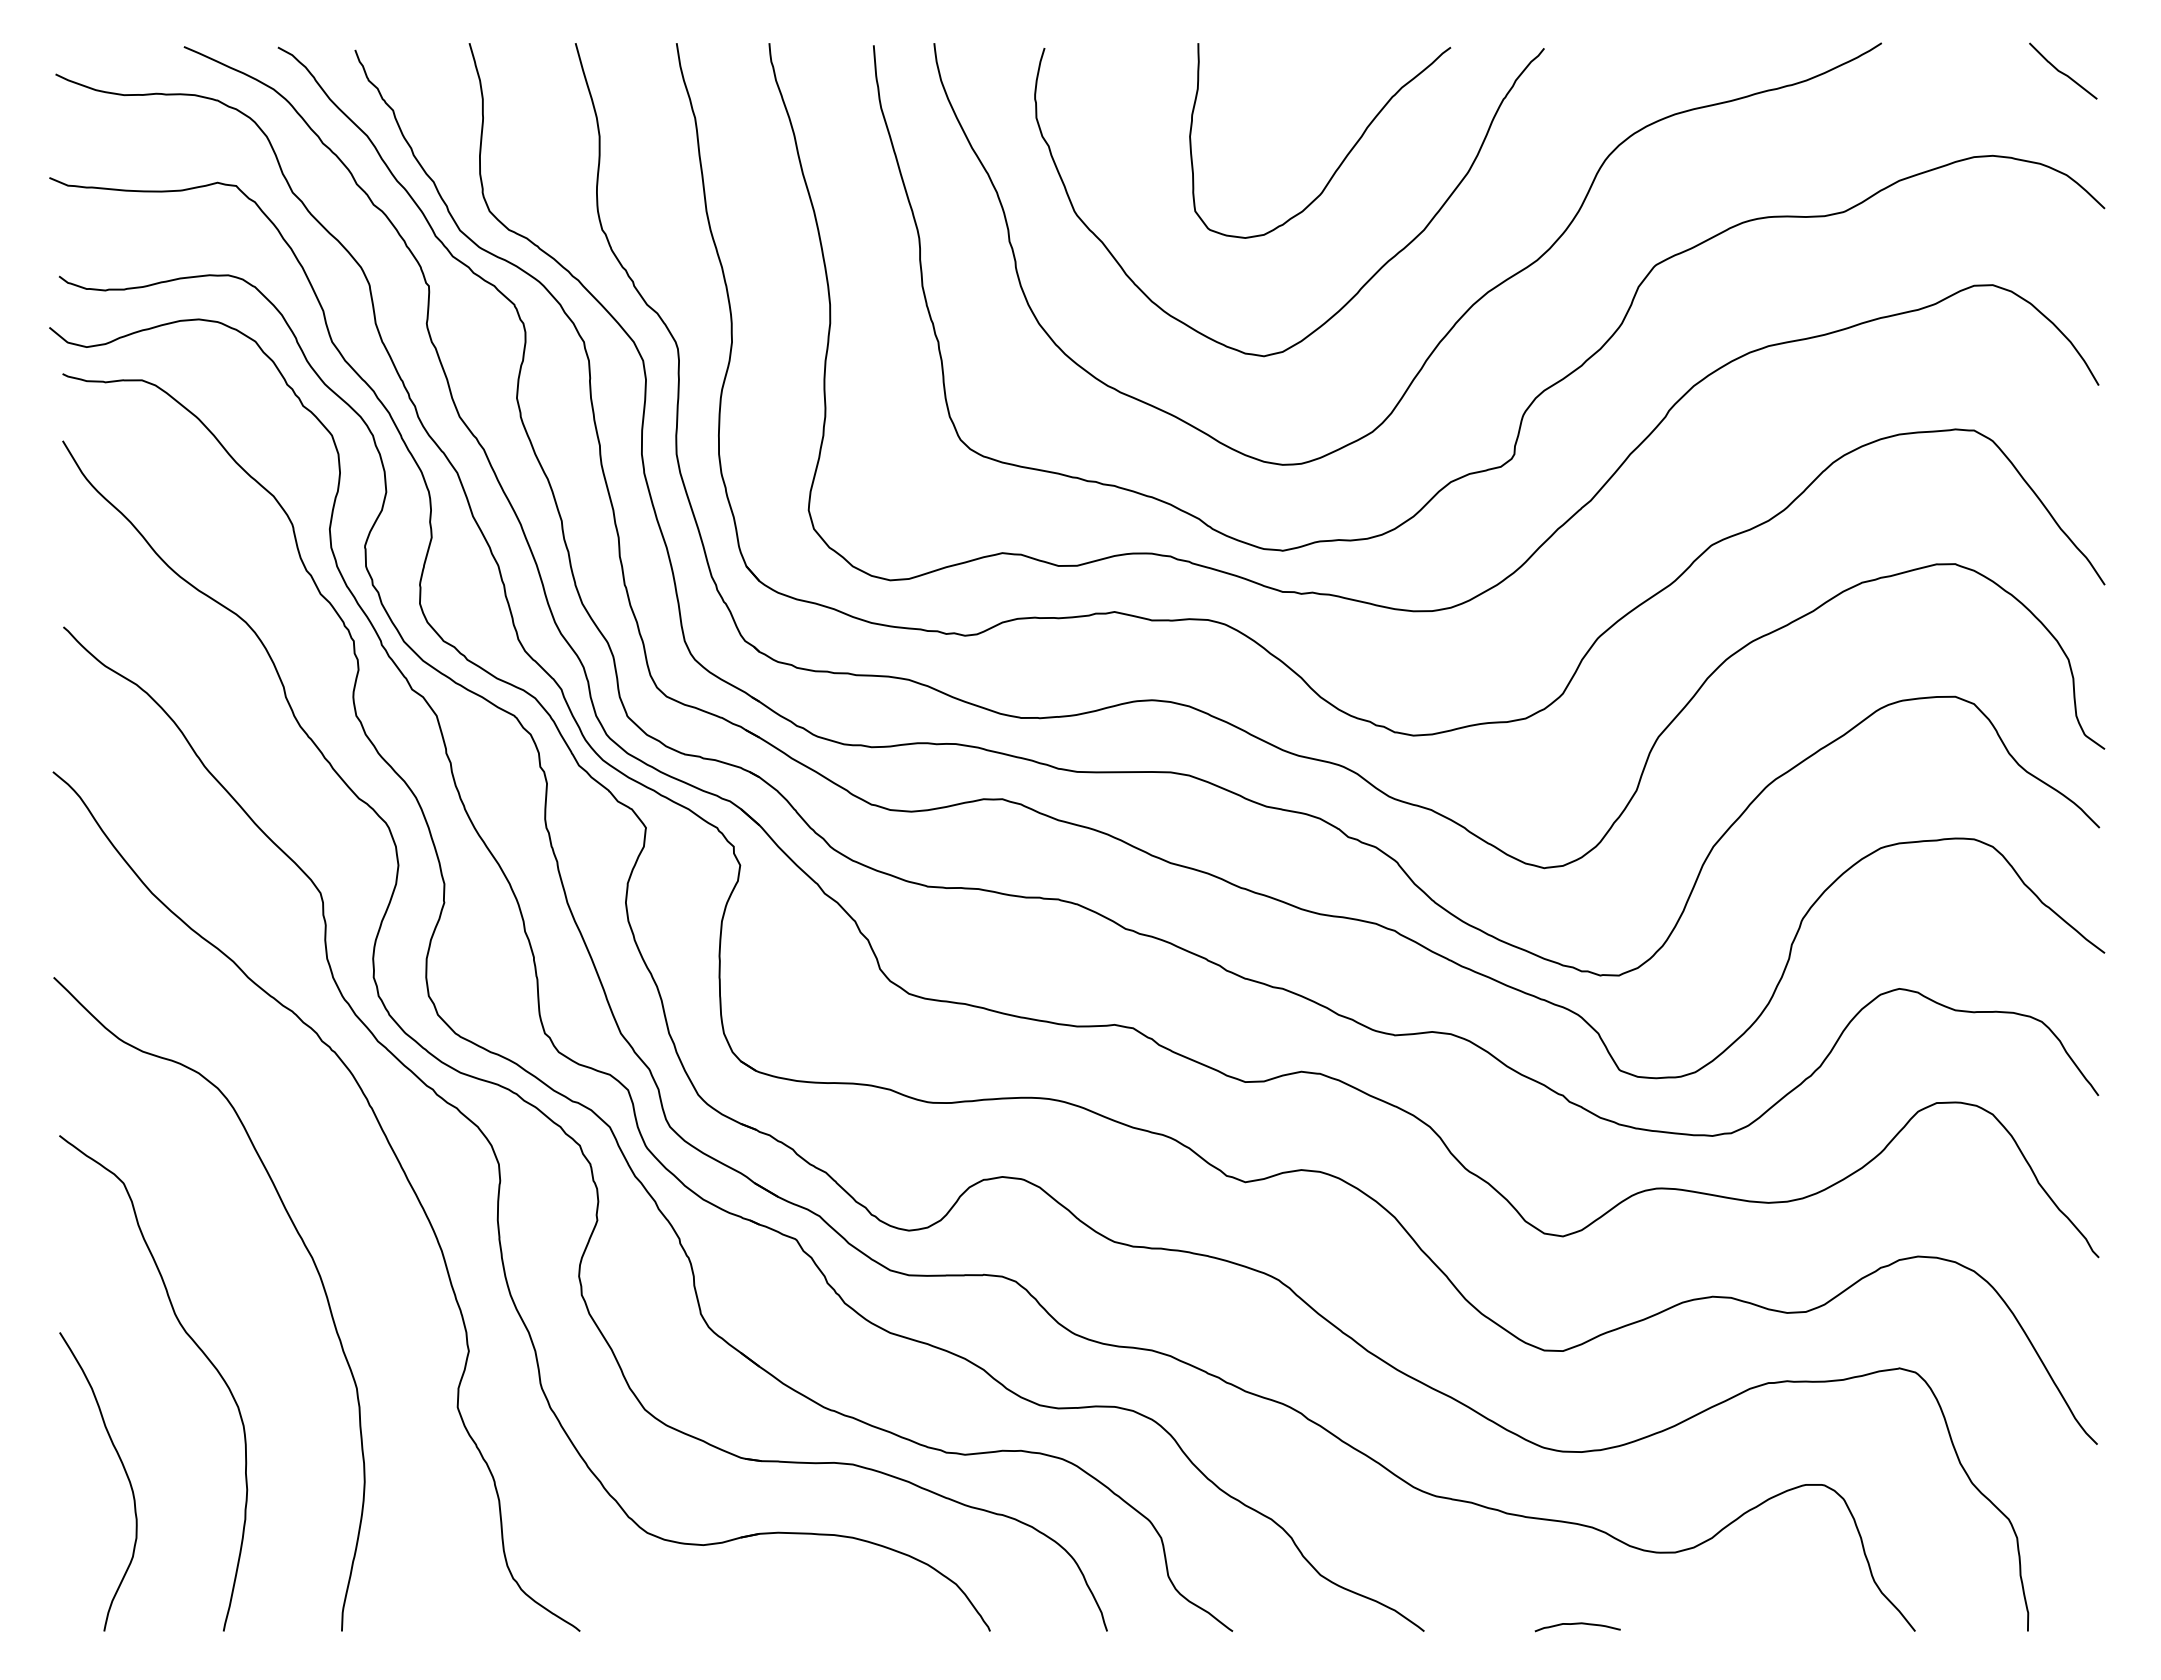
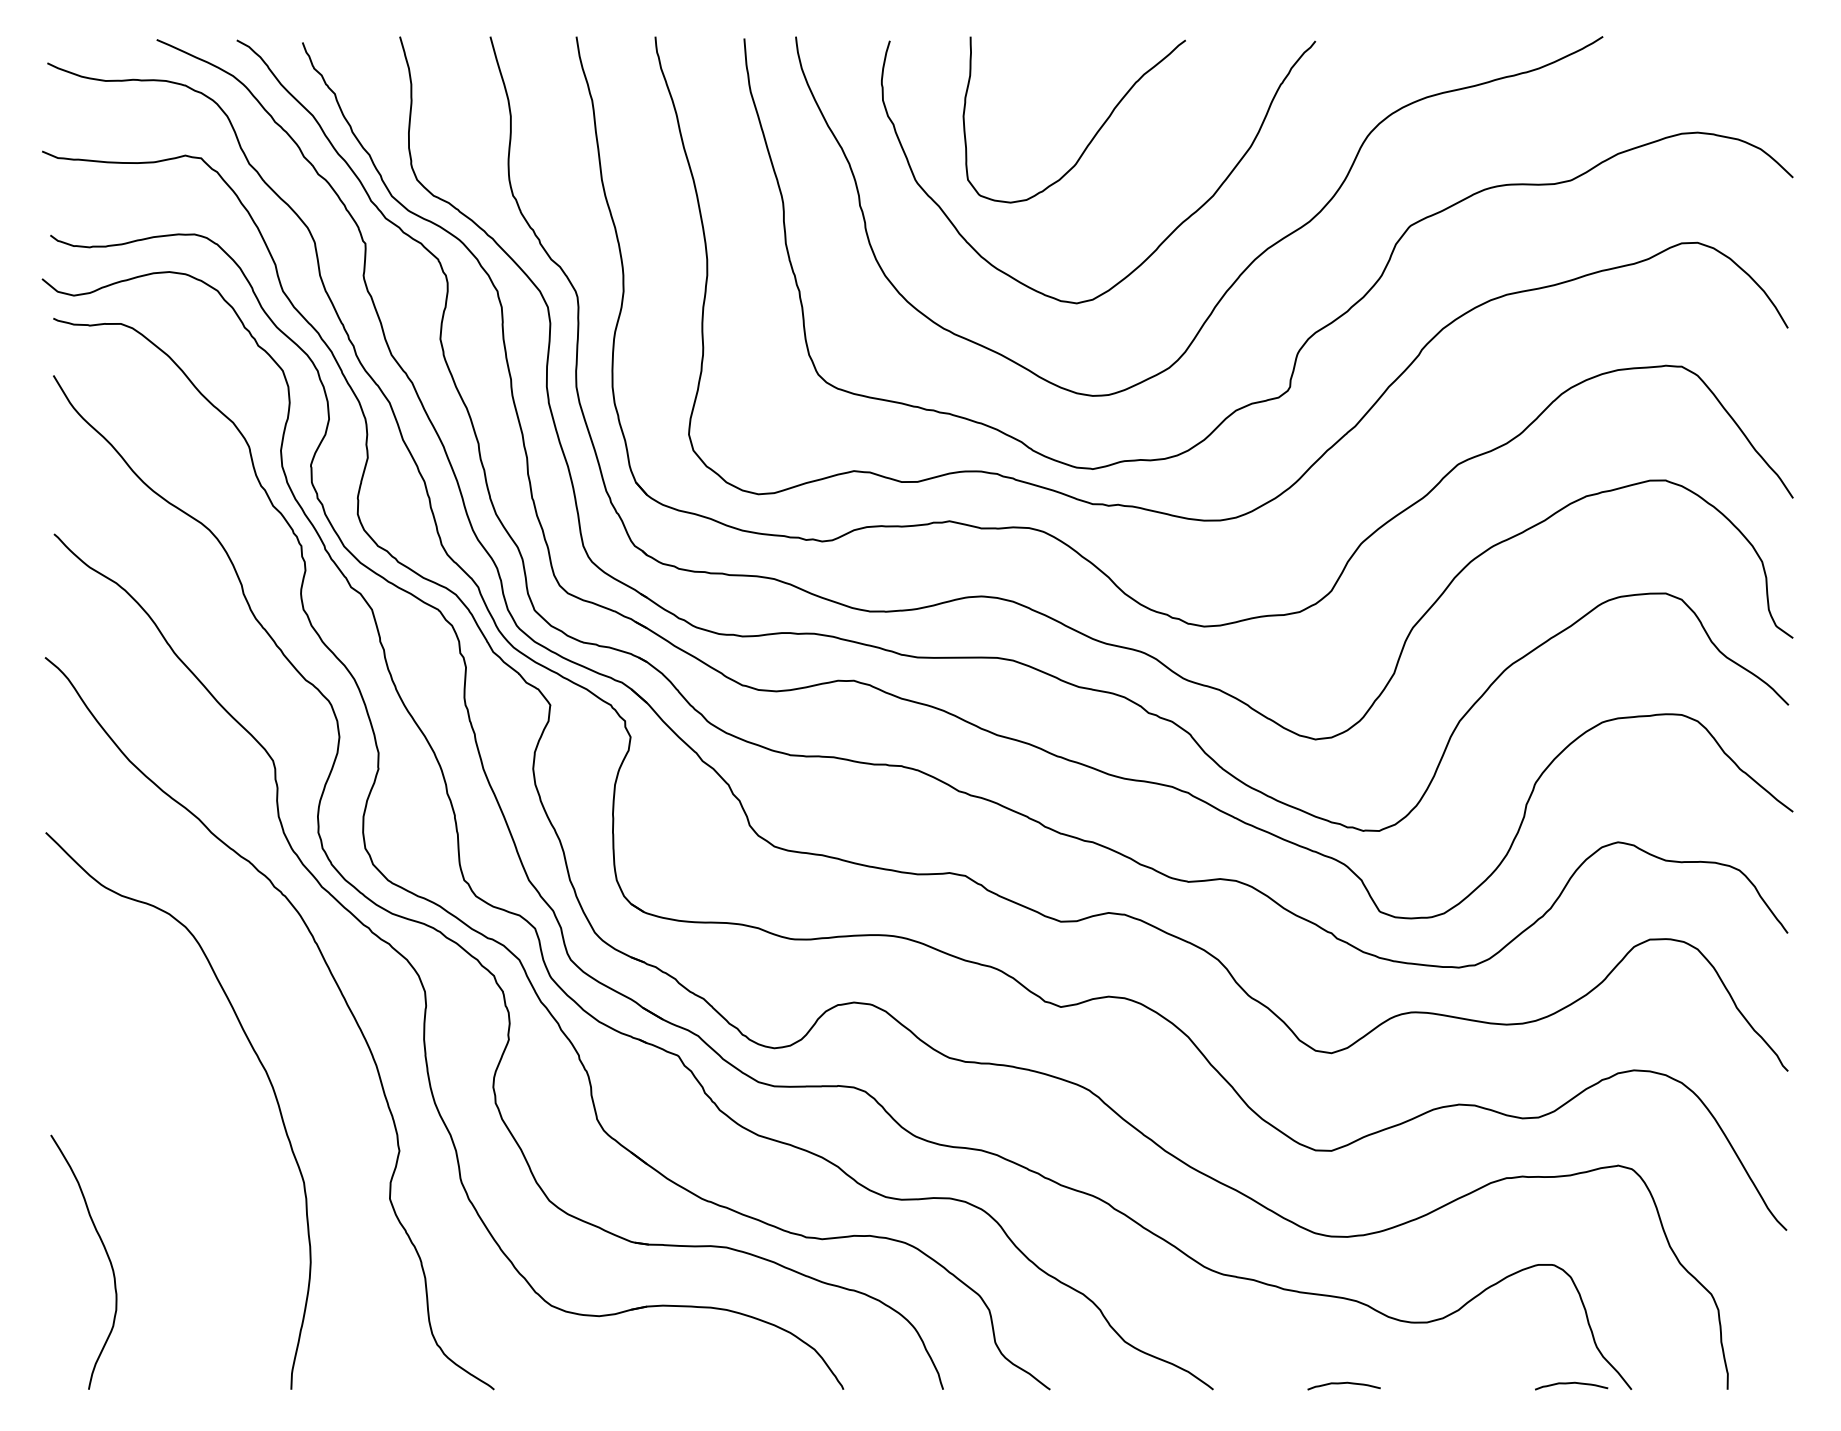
curve: (2063, 72) -> (1757, 61), removed
curve: (1344, 157) -> (1095, 134), moved
curve: (196, 1346) -> (167, 1146), removed
curve: (1844, 1624) -> (1571, 1383), added

